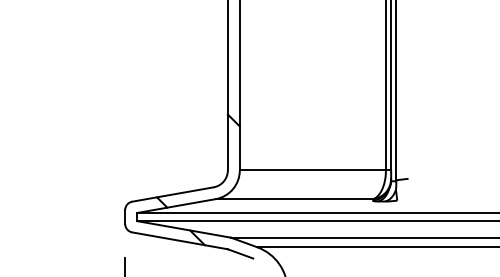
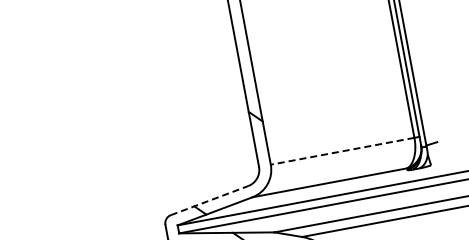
line: (312, 170) -> (342, 151), solid -> dashed
line: (173, 194) -> (210, 200), solid -> dashed

